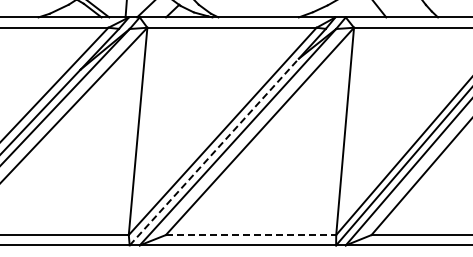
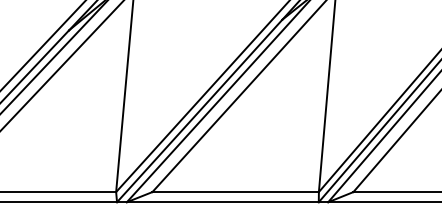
line: (214, 151) -> (199, 110), dashed -> solid
line: (251, 235) -> (236, 192), dashed -> solid

